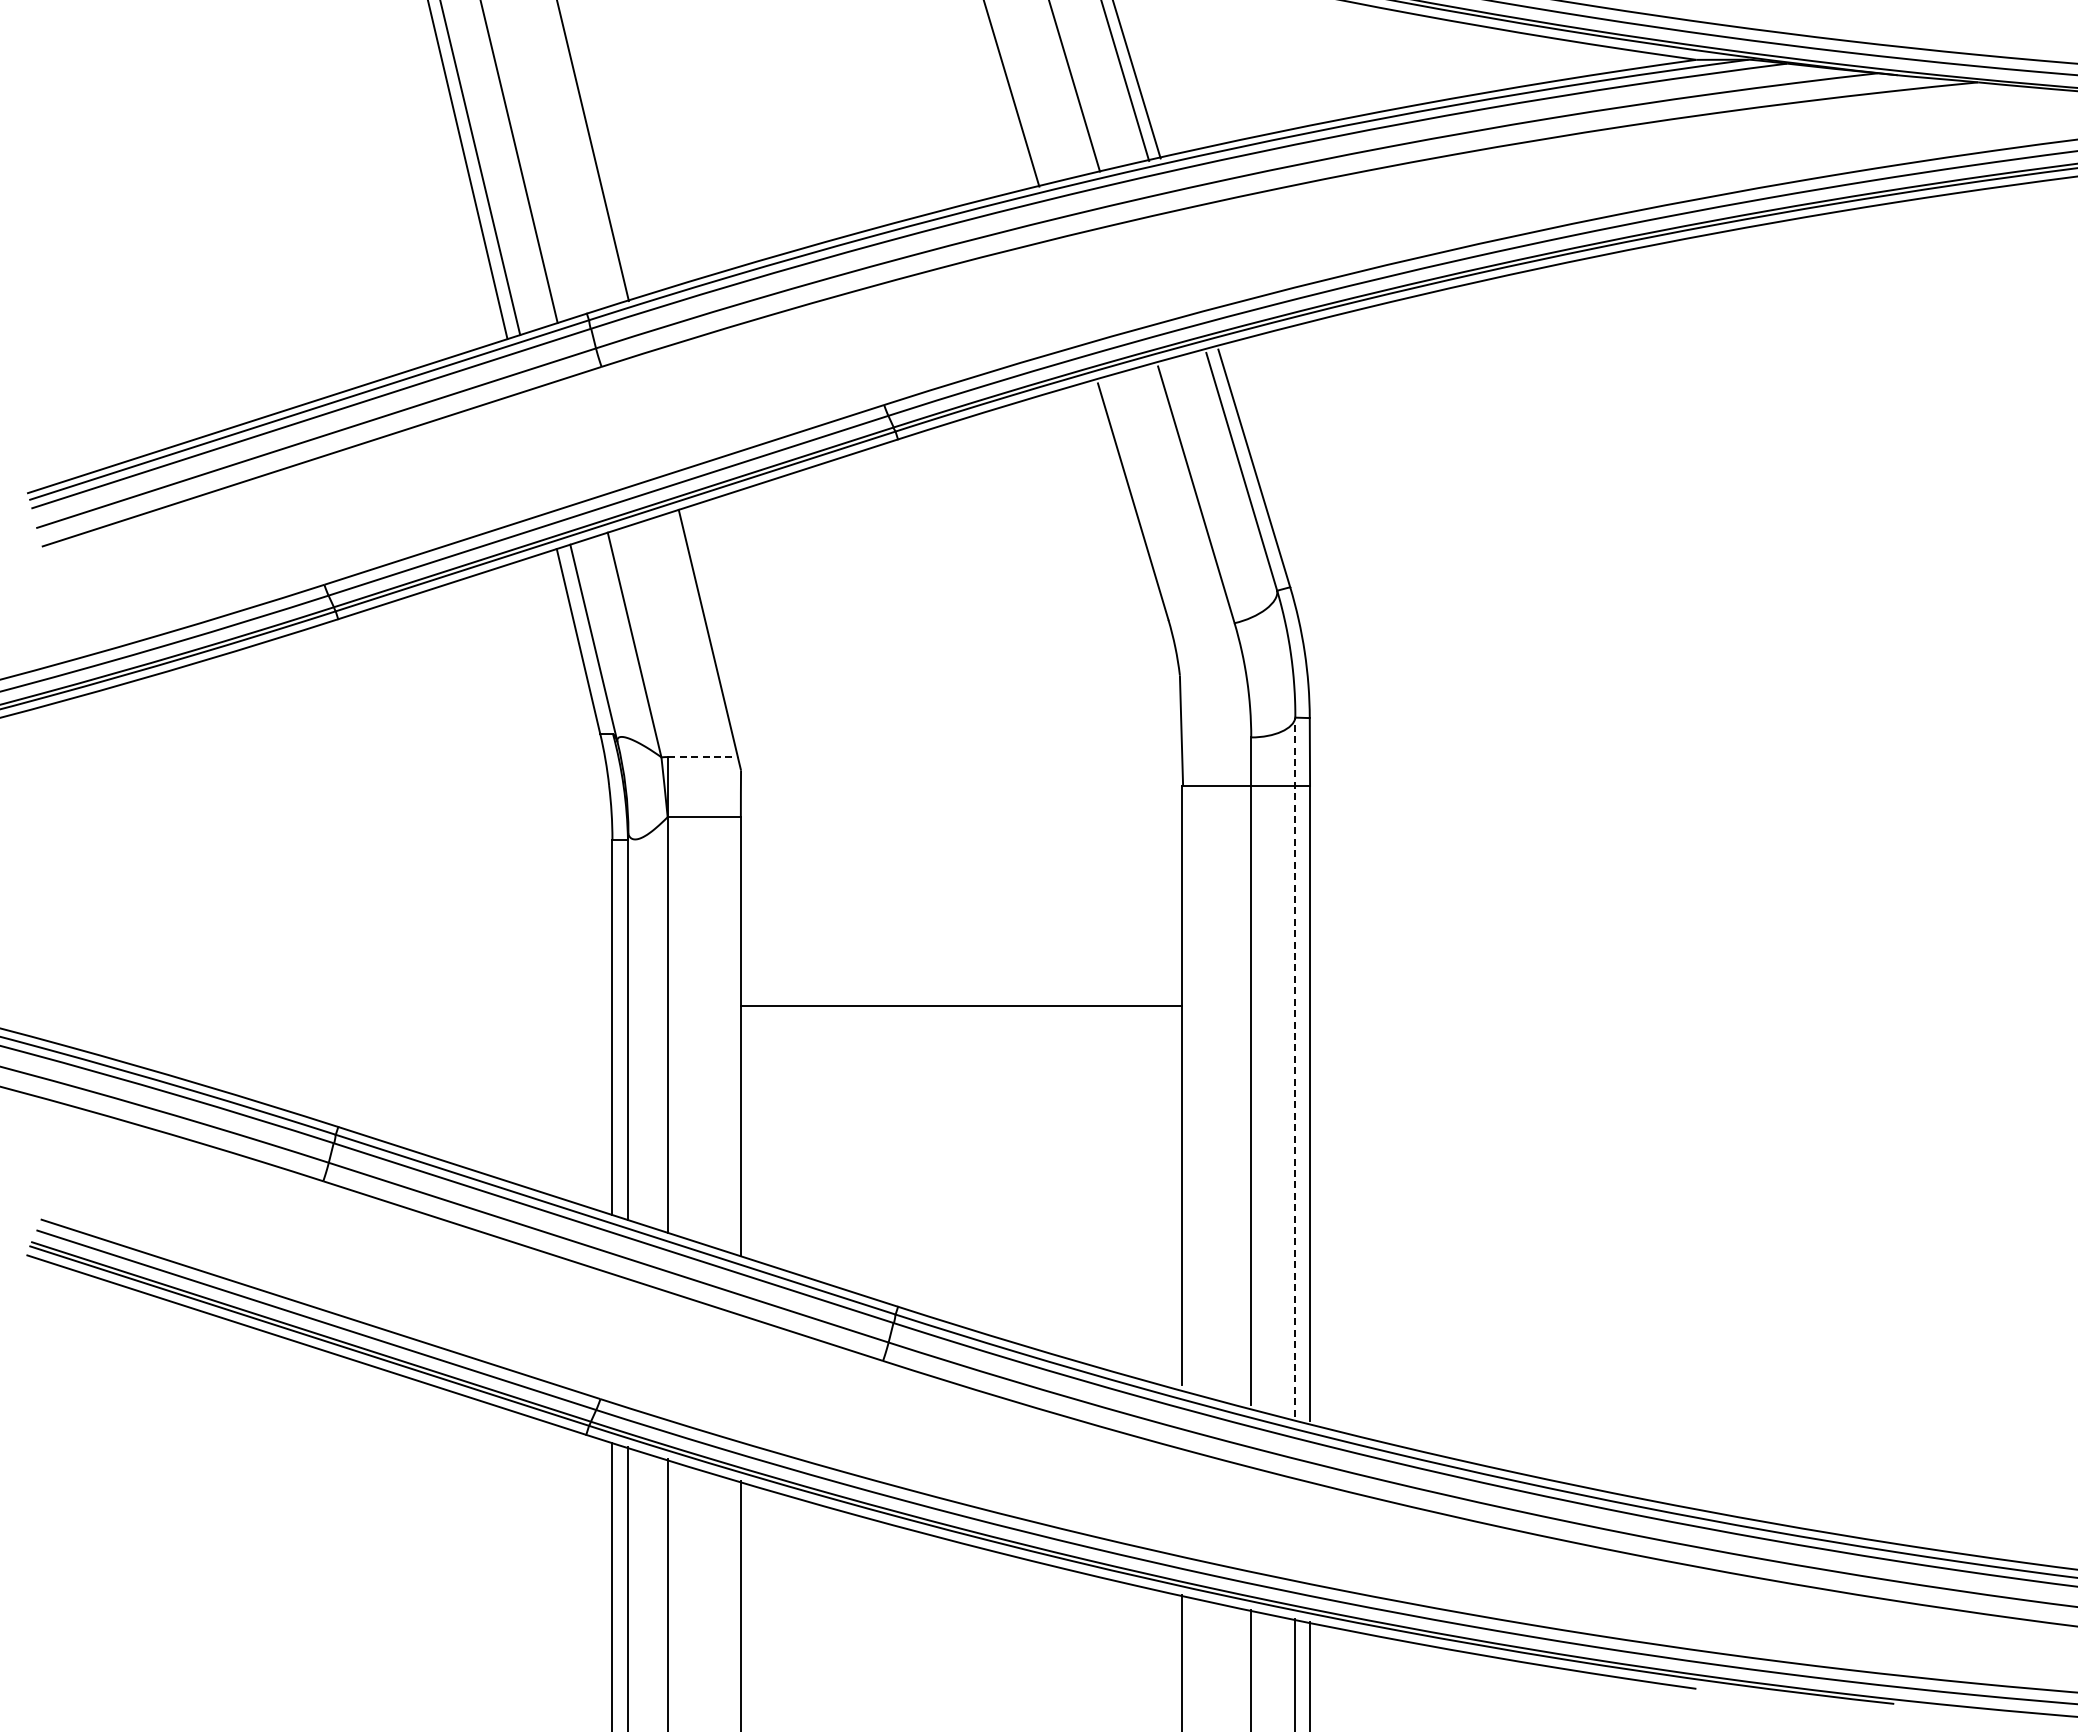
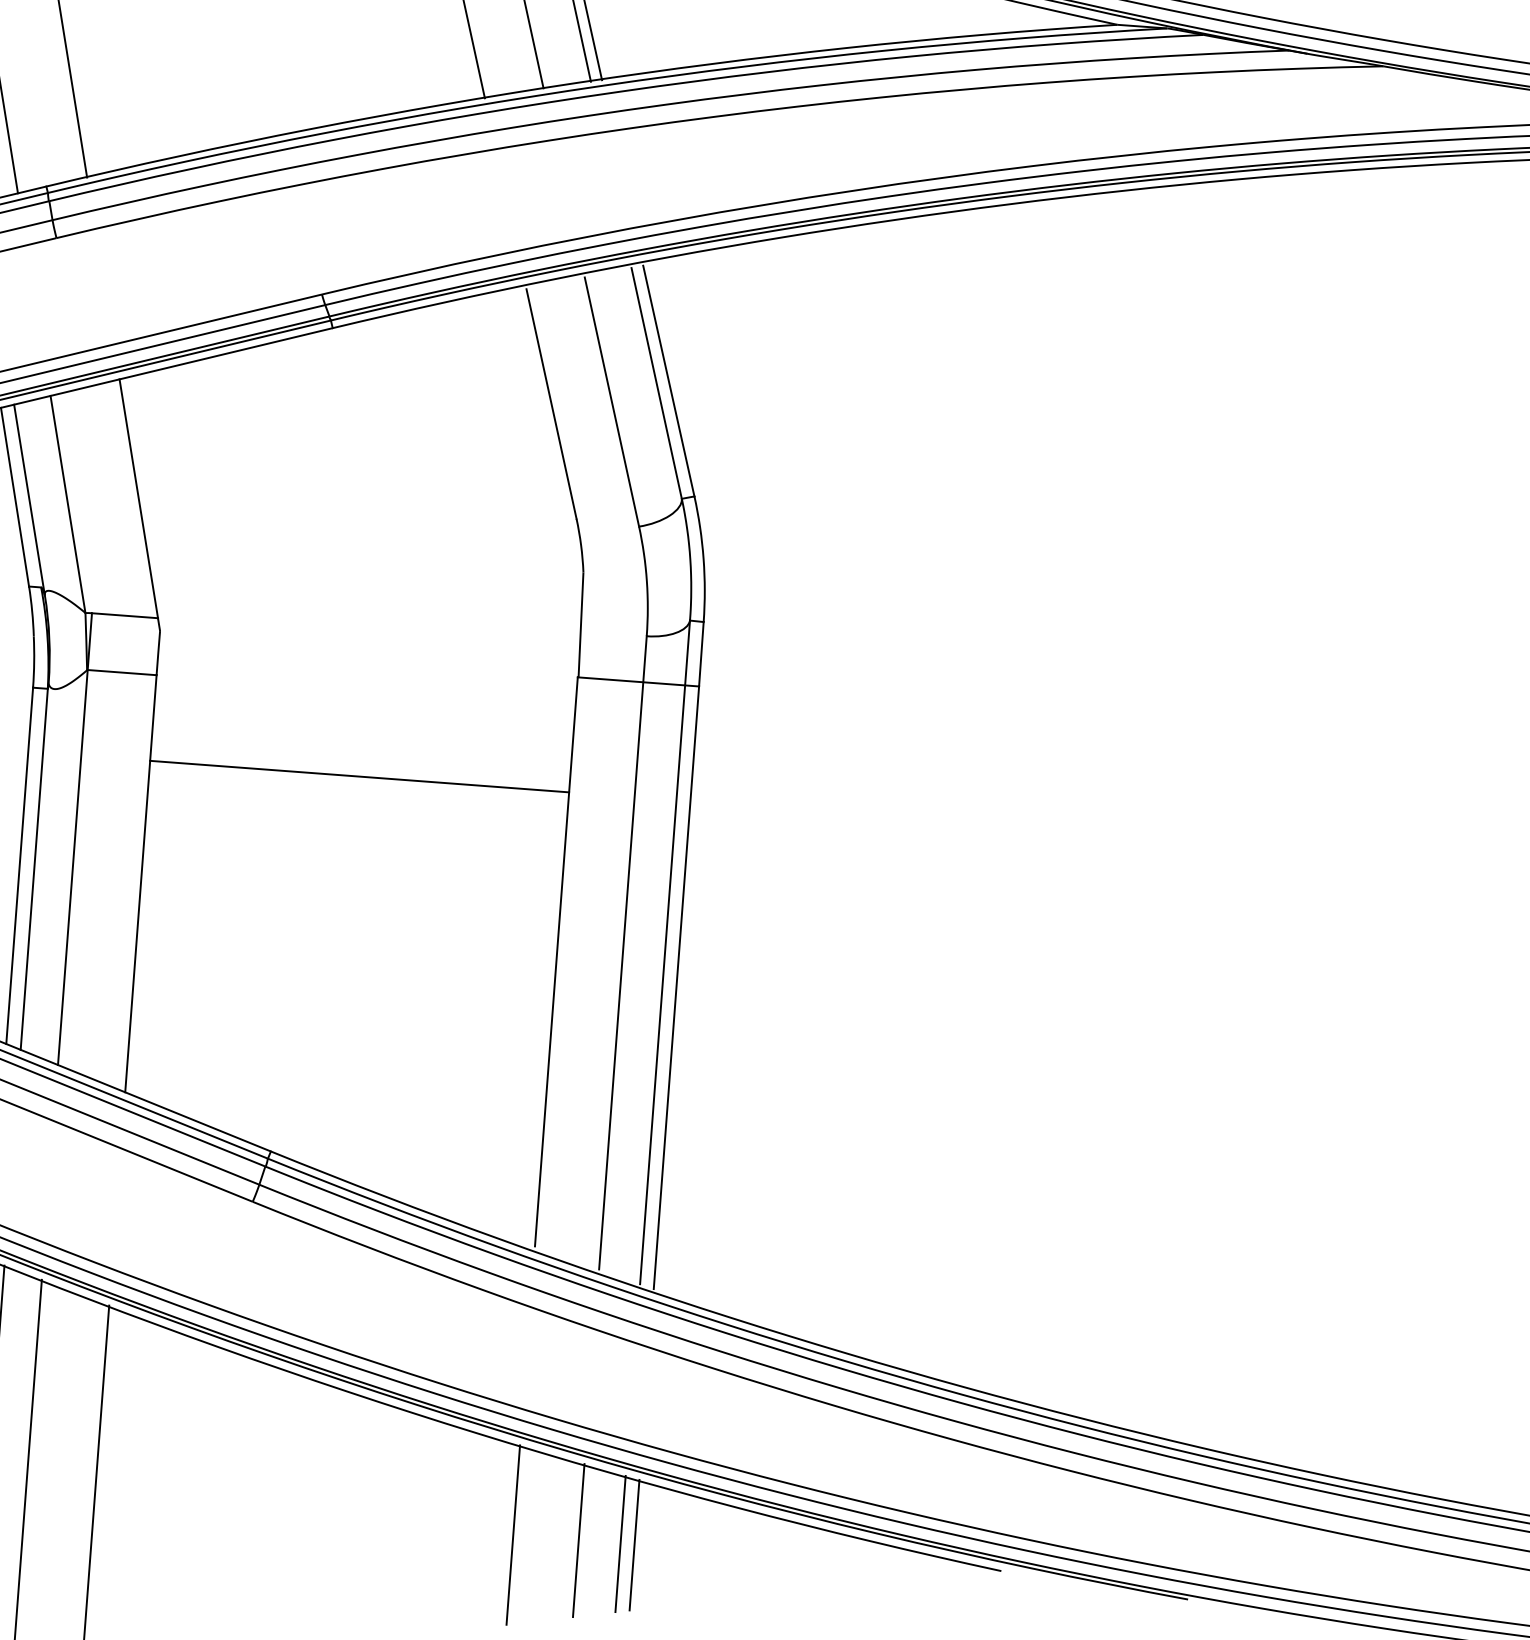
line: (703, 757) -> (125, 616), dashed -> solid
line: (961, 1006) -> (359, 776), moved
line: (1295, 1067) -> (665, 952), dashed -> solid

